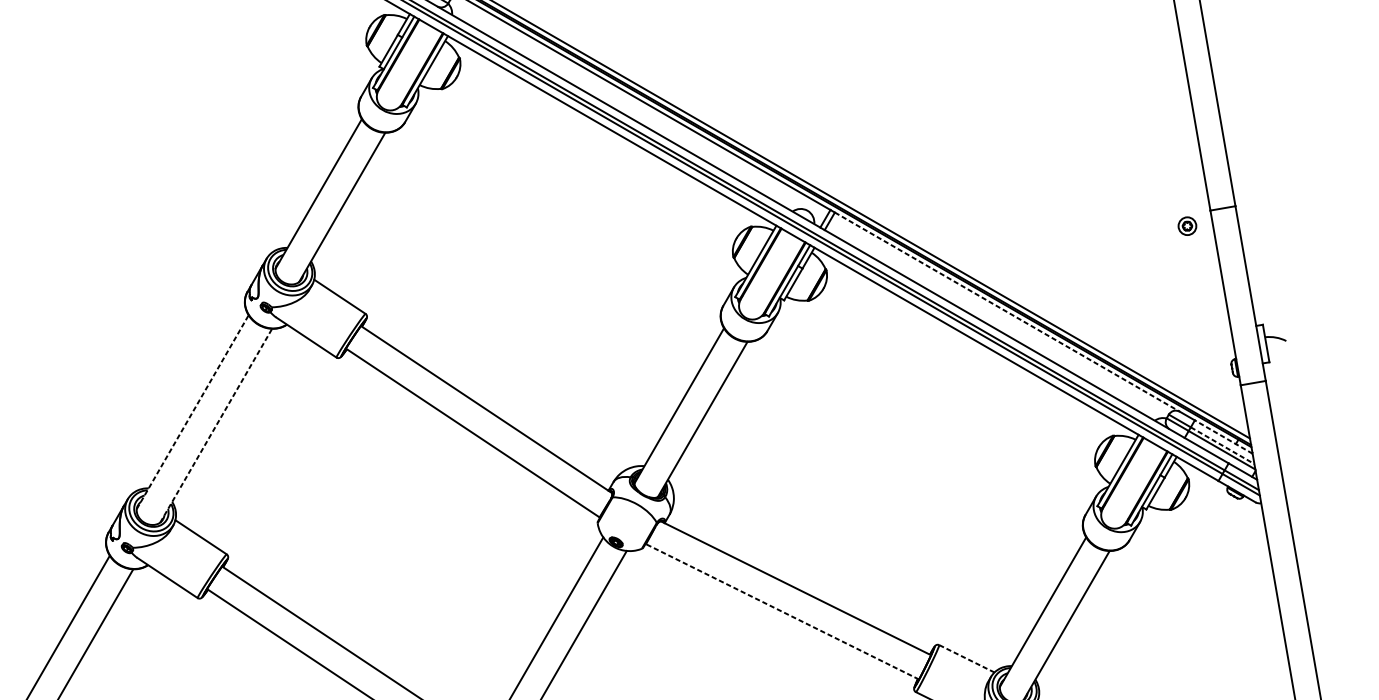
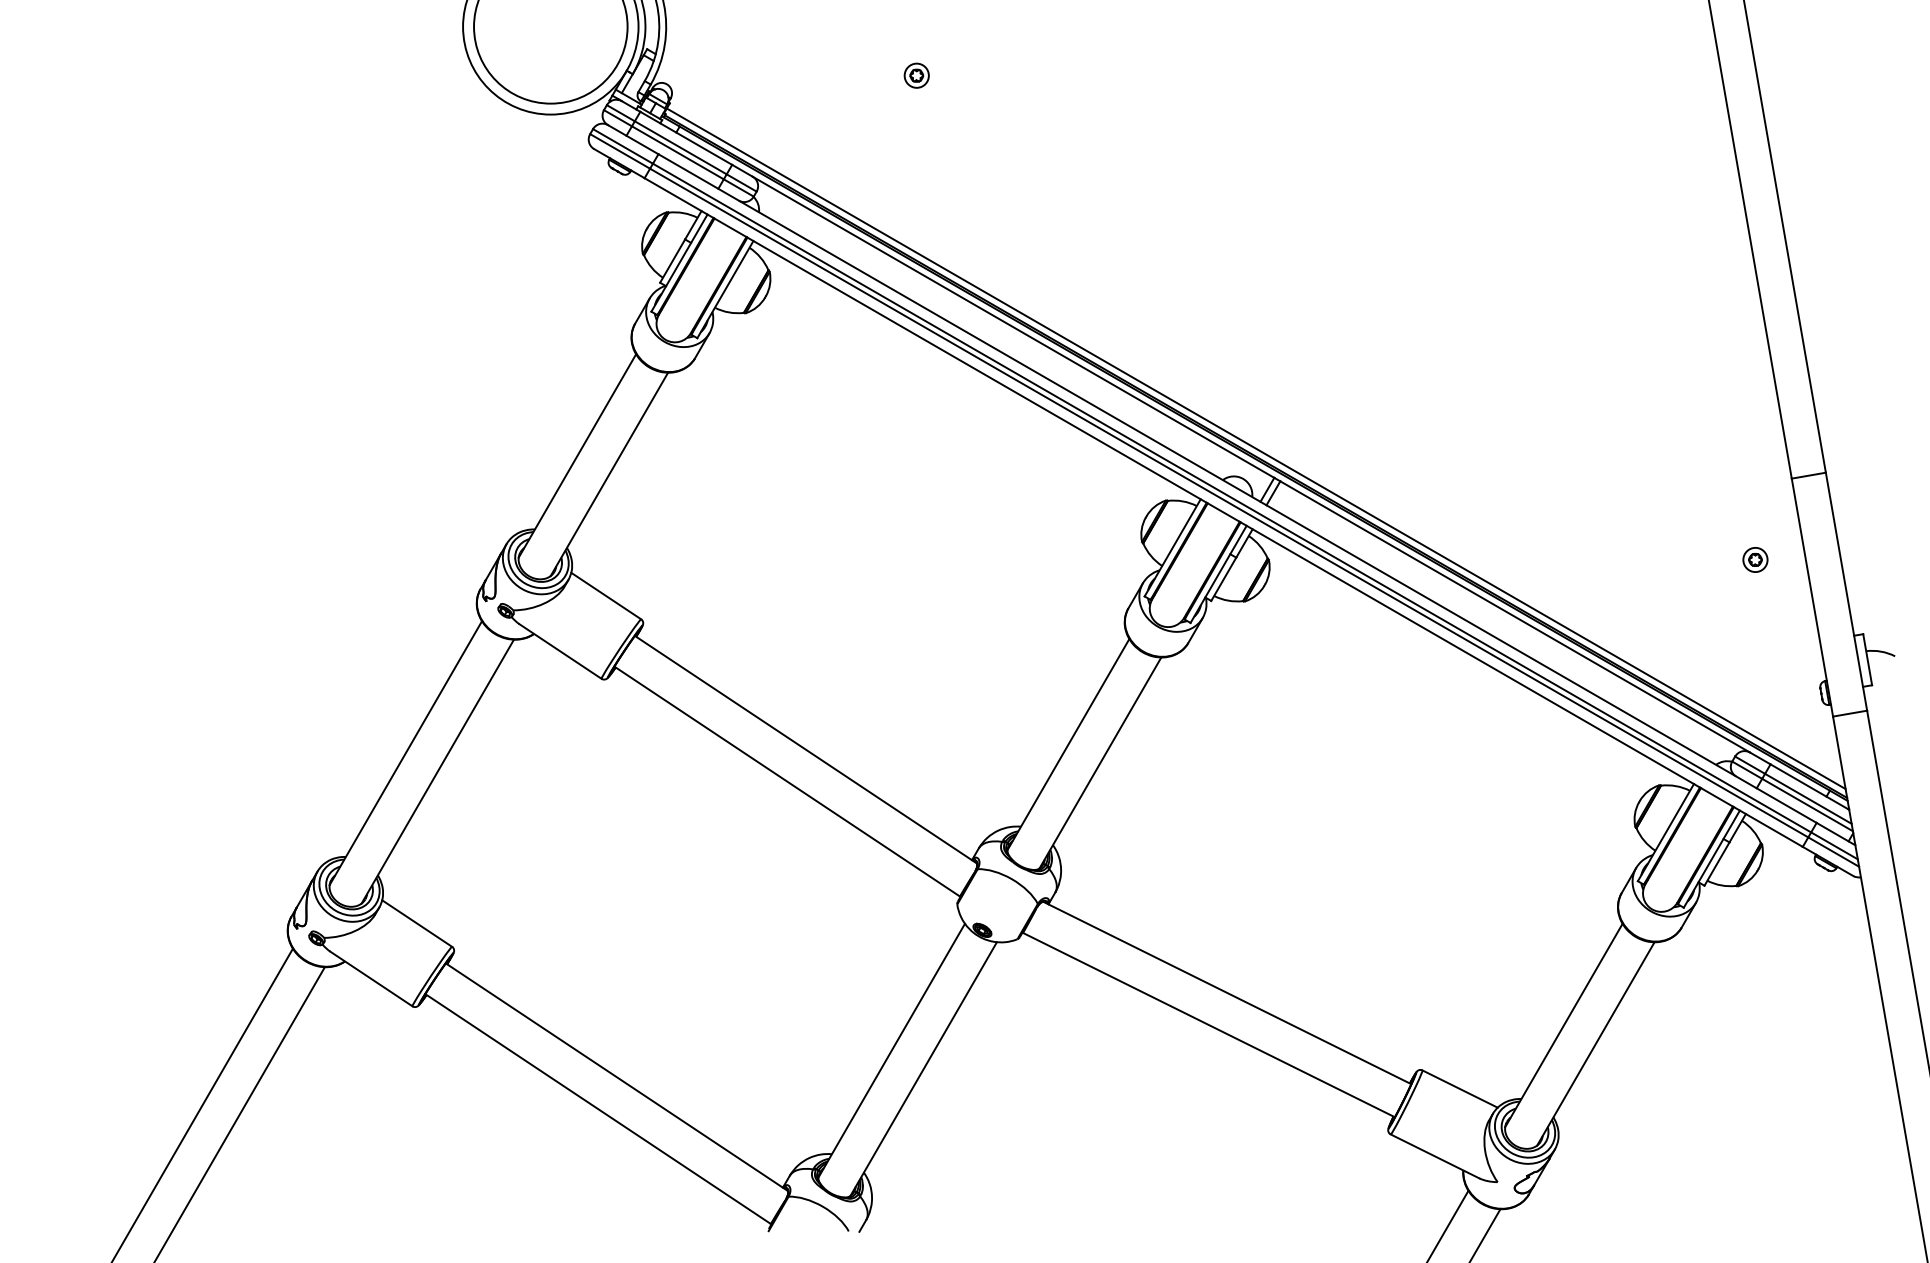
part: (1187, 225) -> (1755, 559), moved
line: (1007, 312) -> (1515, 617), dashed -> solid
line: (193, 411) -> (406, 752), dashed -> solid
line: (216, 425) -> (438, 771), dashed -> solid
line: (1223, 436) -> (1809, 786), dashed -> solid
line: (1222, 445) -> (1808, 798), dashed -> solid
line: (782, 612) -> (1208, 1025), dashed -> solid
line: (967, 659) -> (1460, 1089), dashed -> solid

